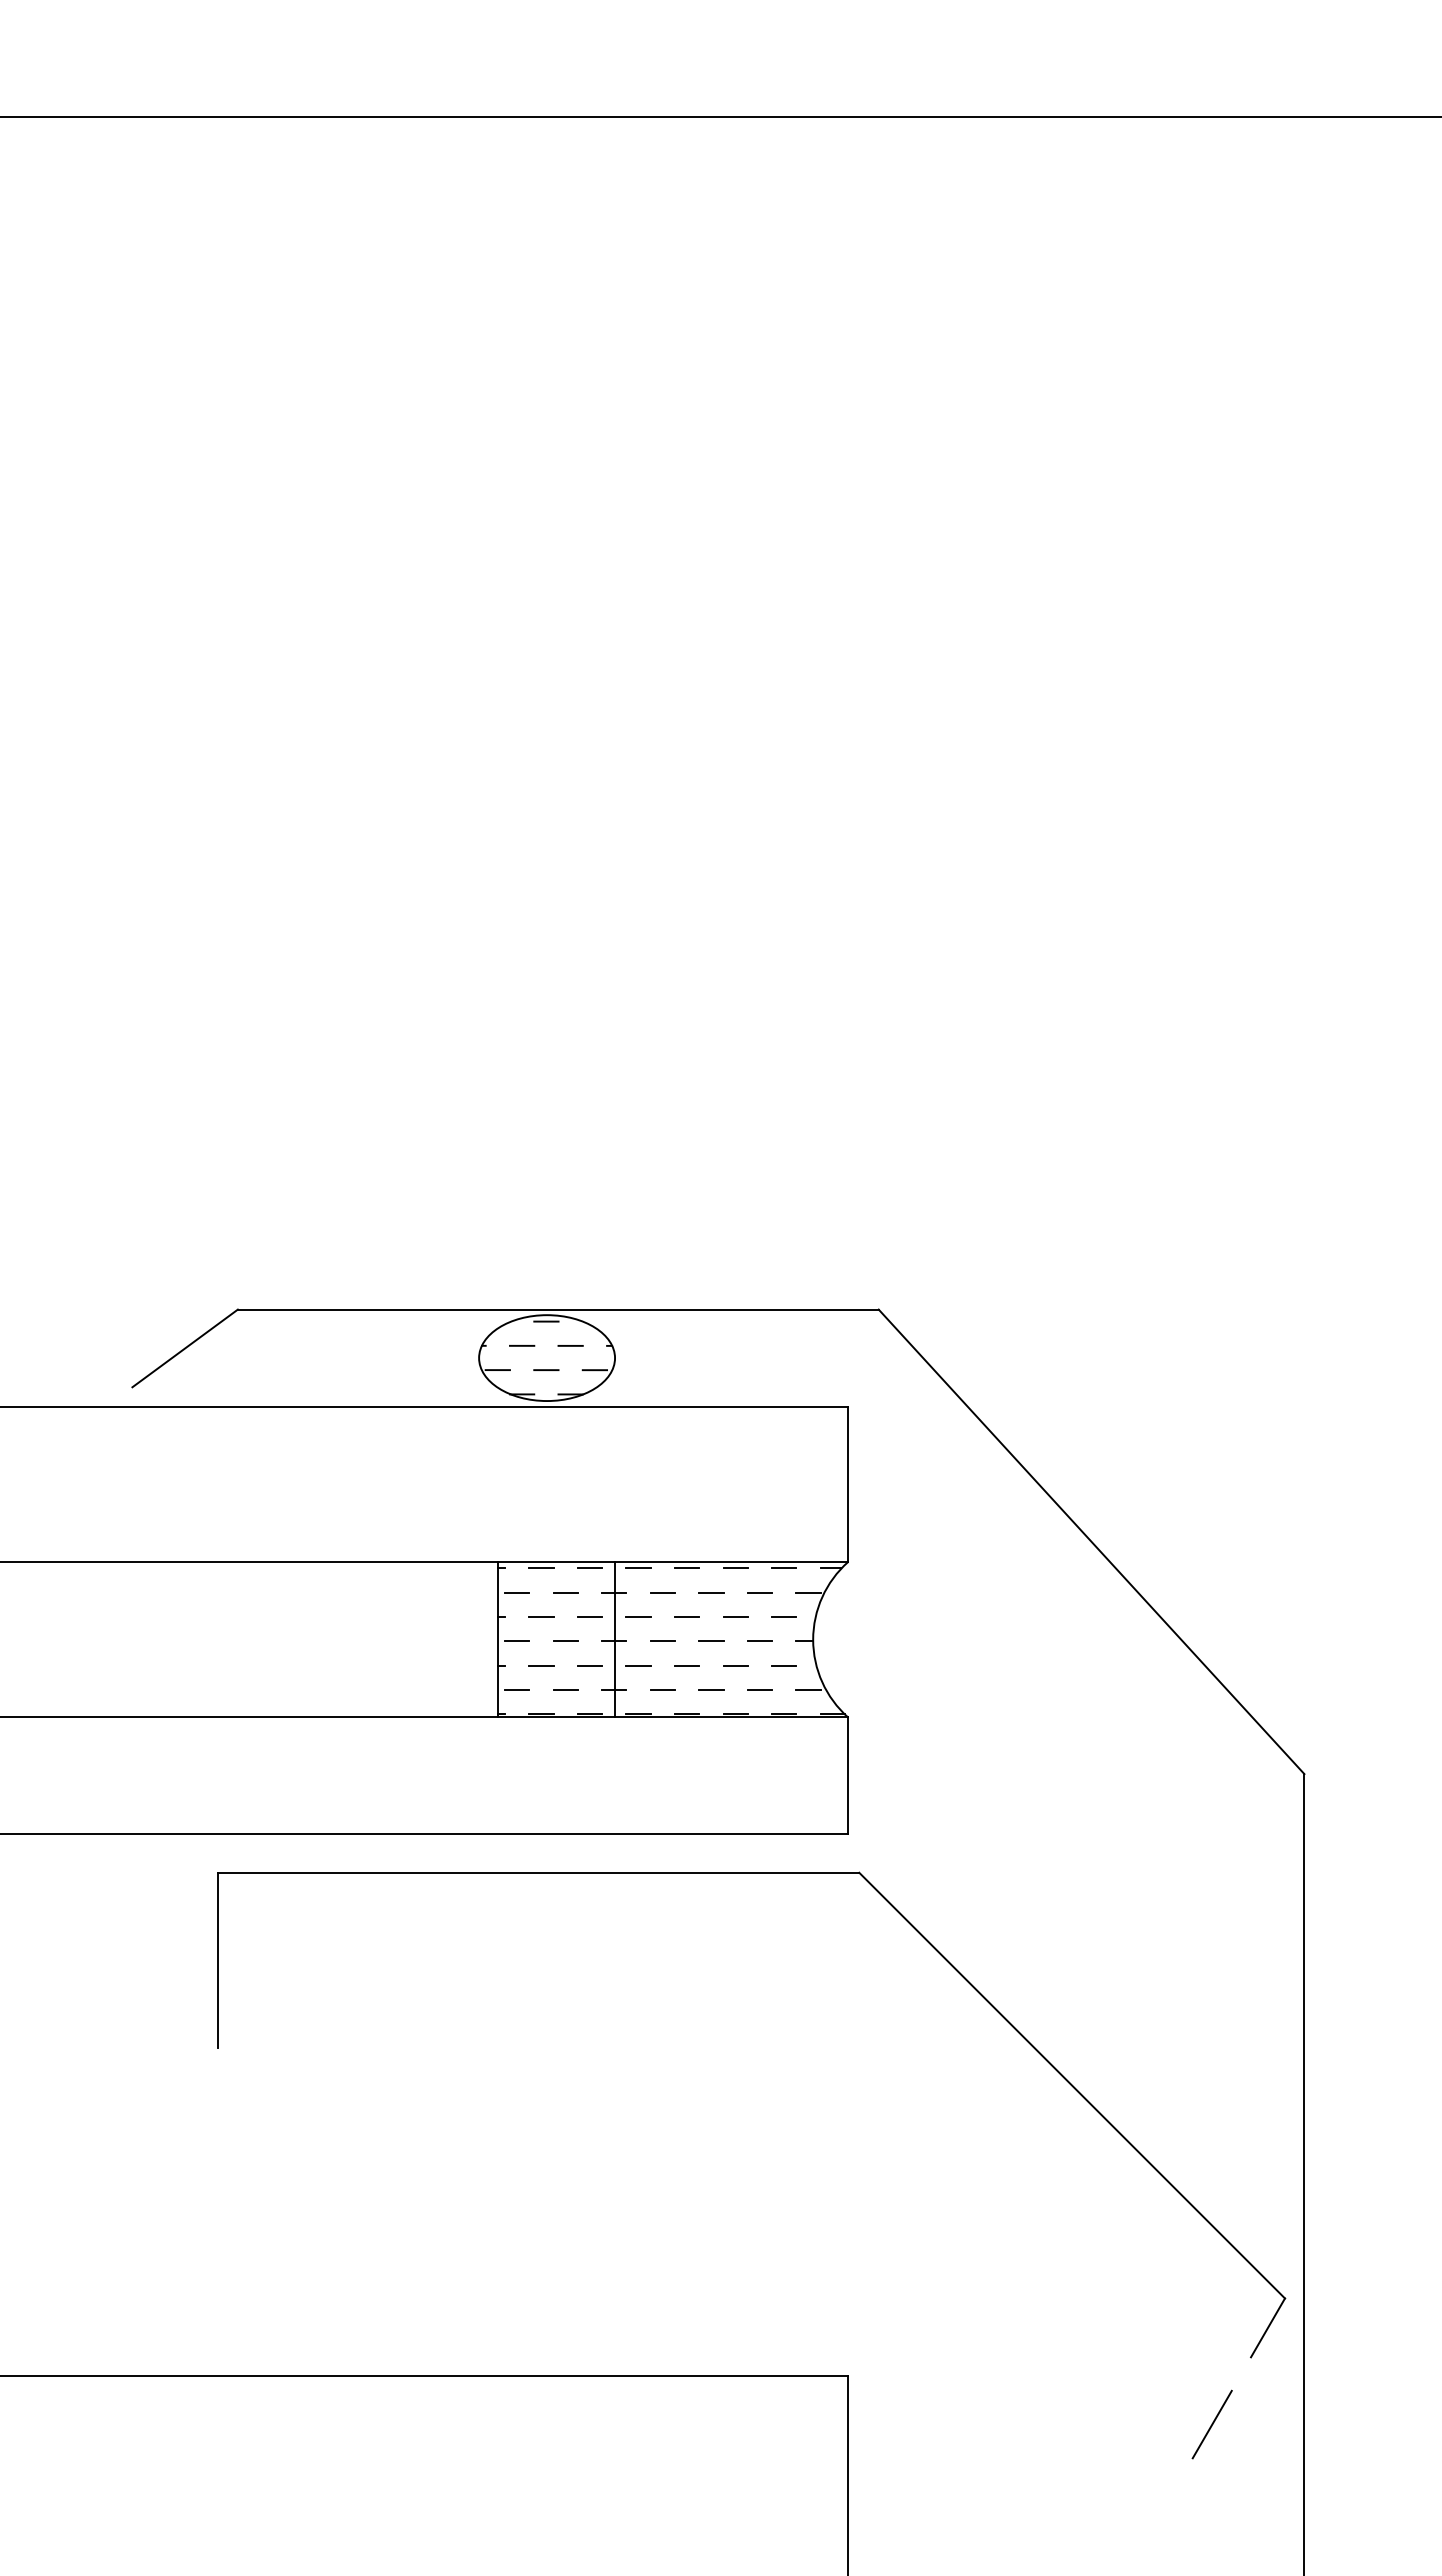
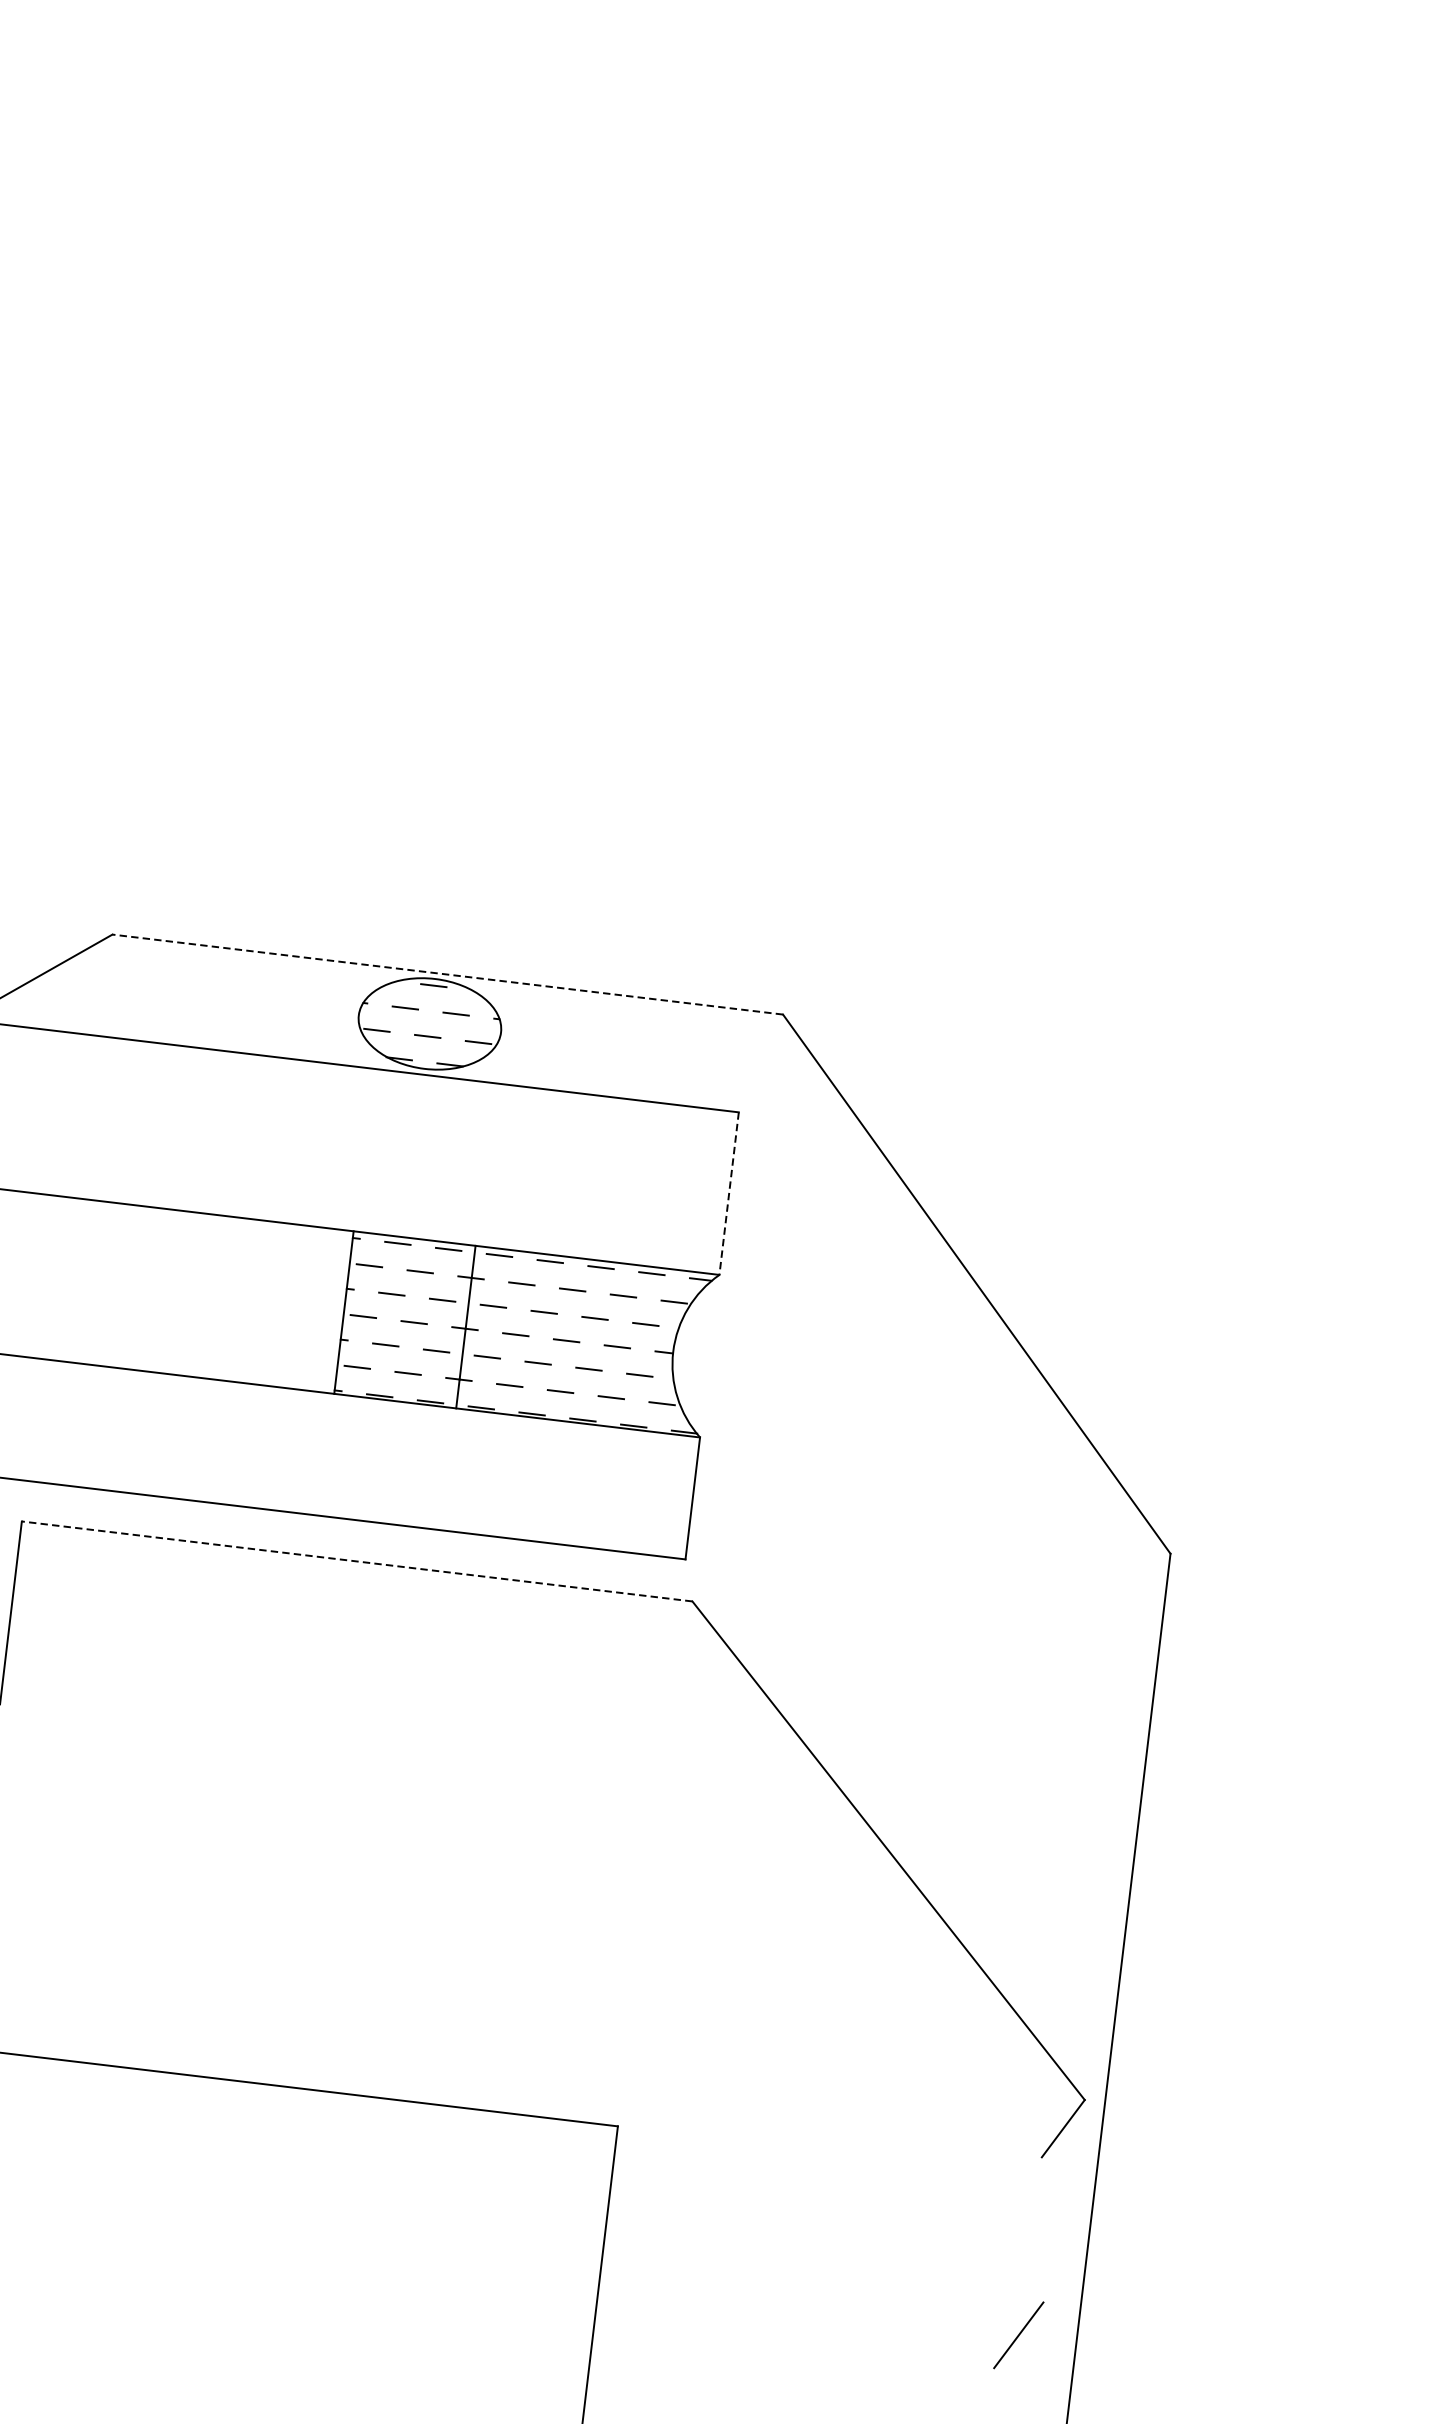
line: (557, 1309) -> (446, 974), solid -> dashed
line: (848, 1484) -> (729, 1193), solid -> dashed
line: (538, 1872) -> (356, 1561), solid -> dashed
line: (1211, 2424) -> (1018, 2335), moved

